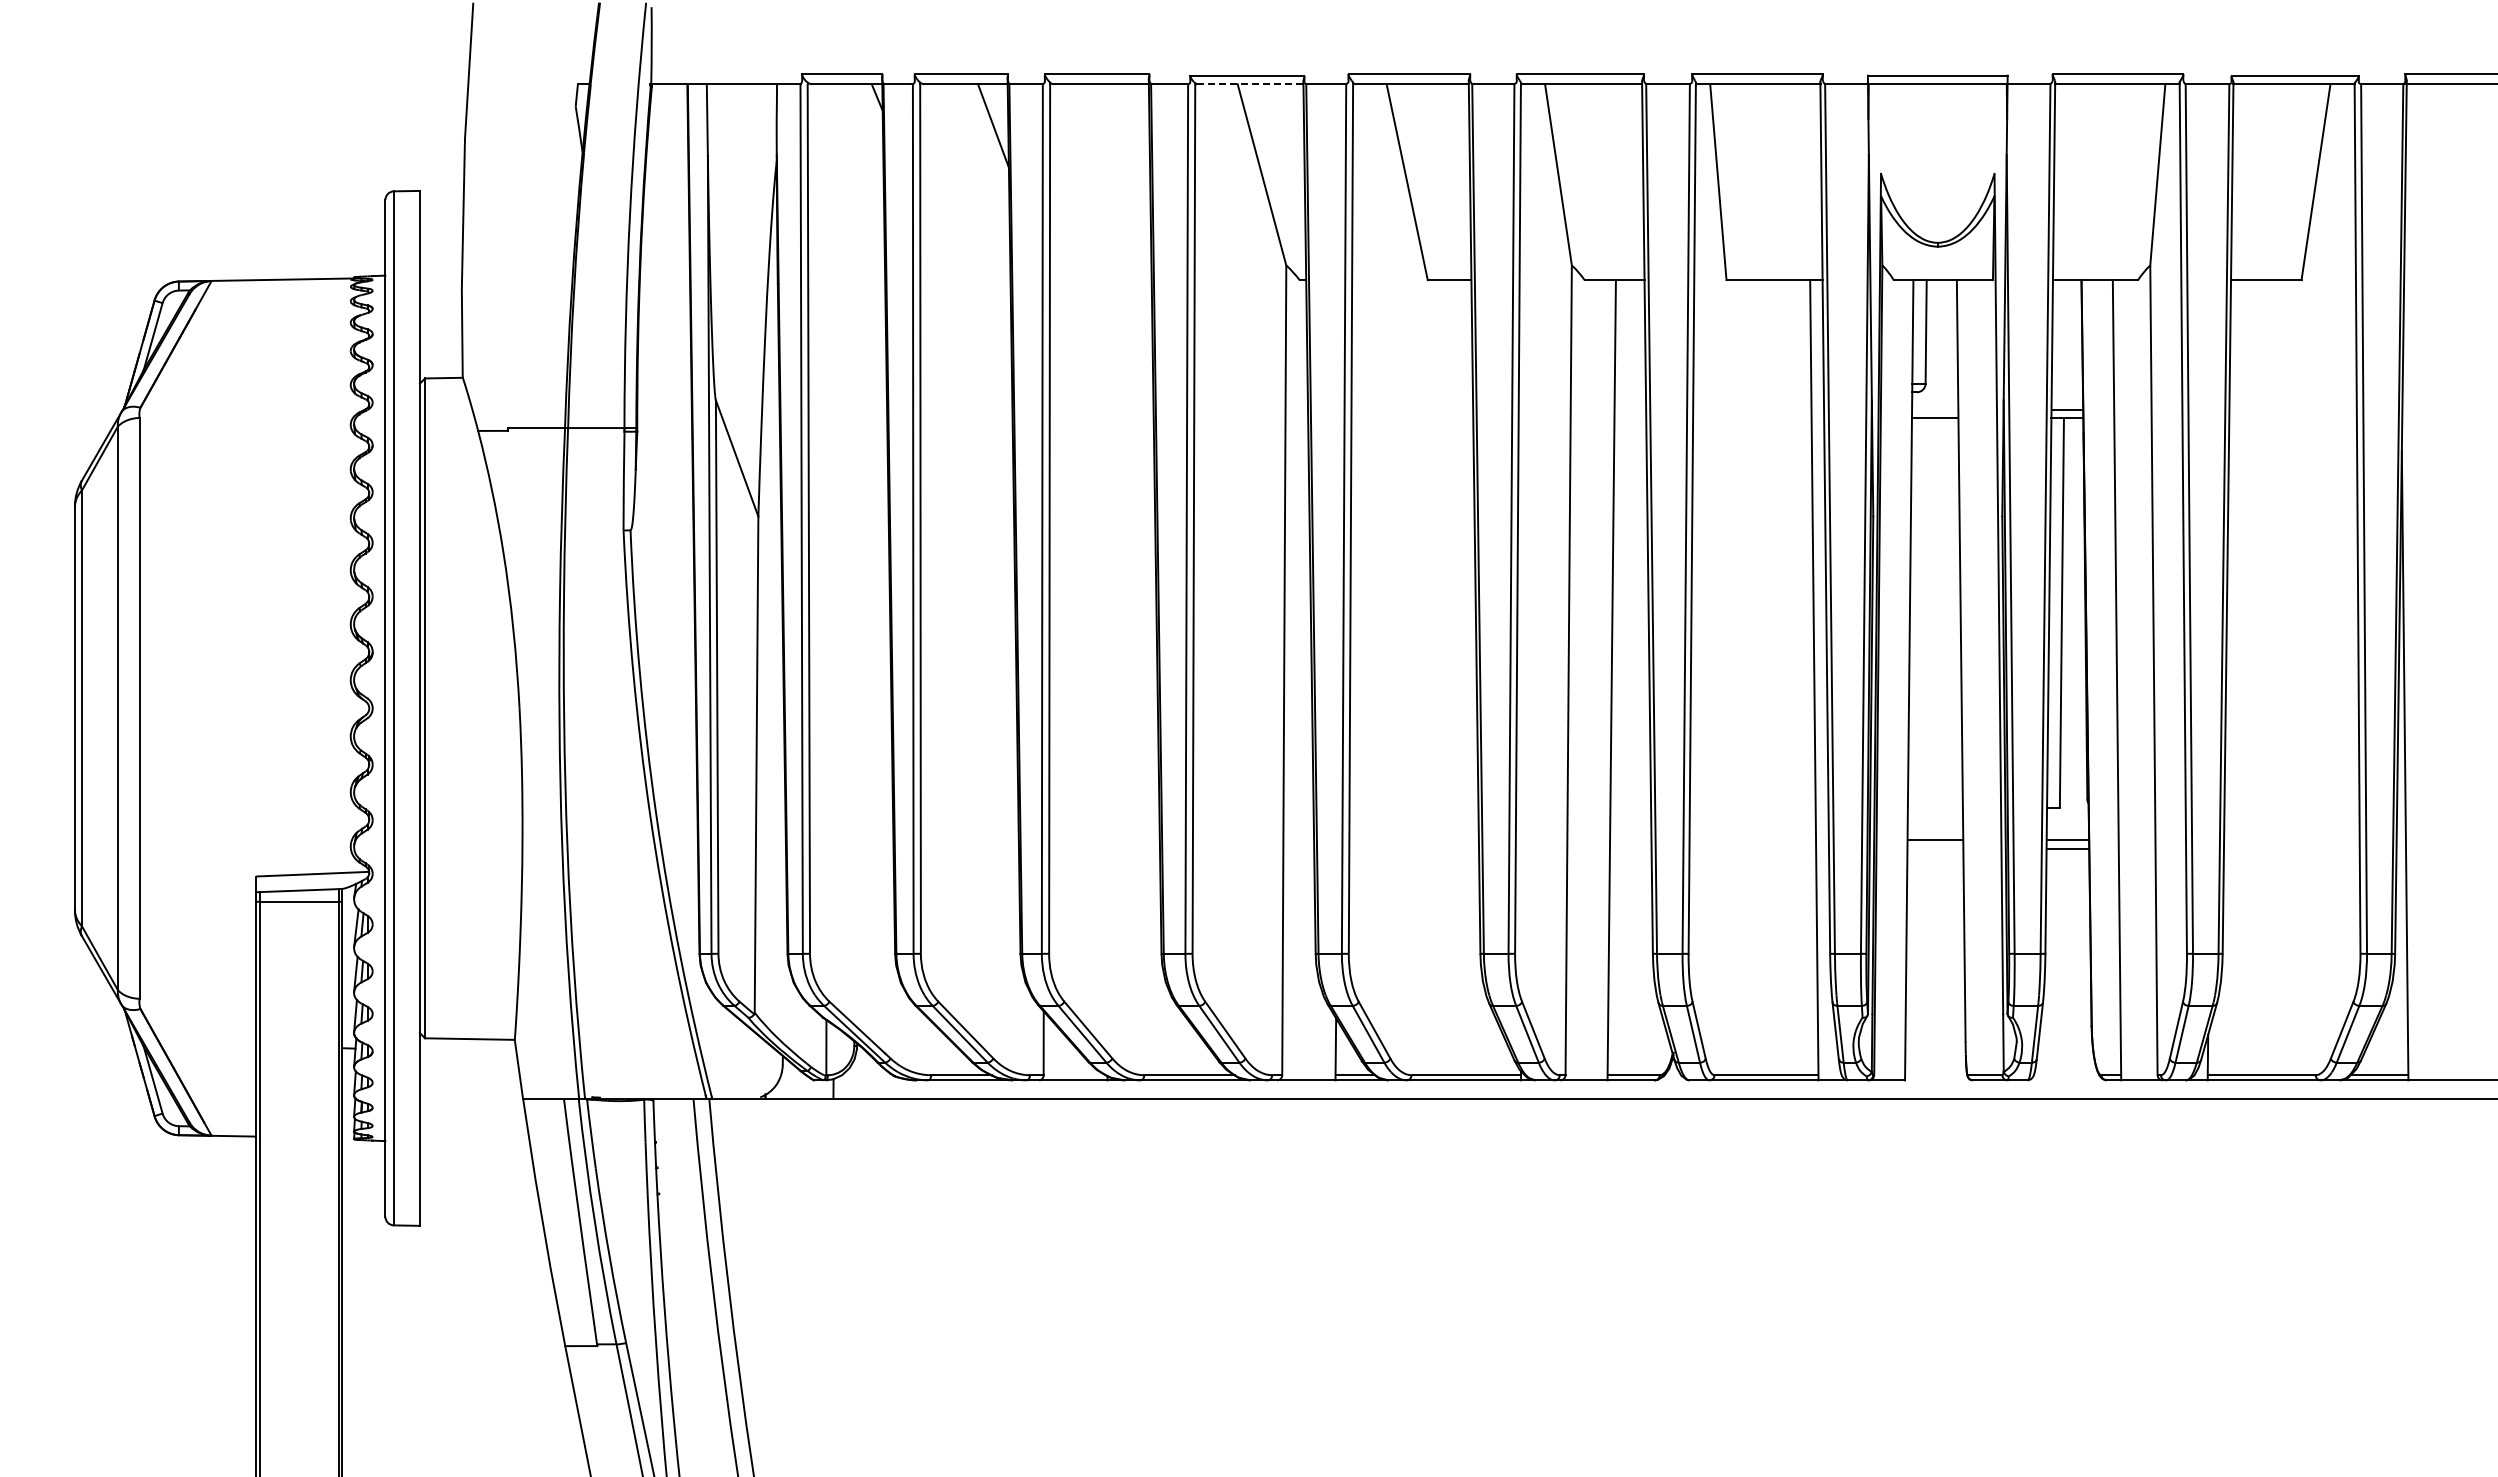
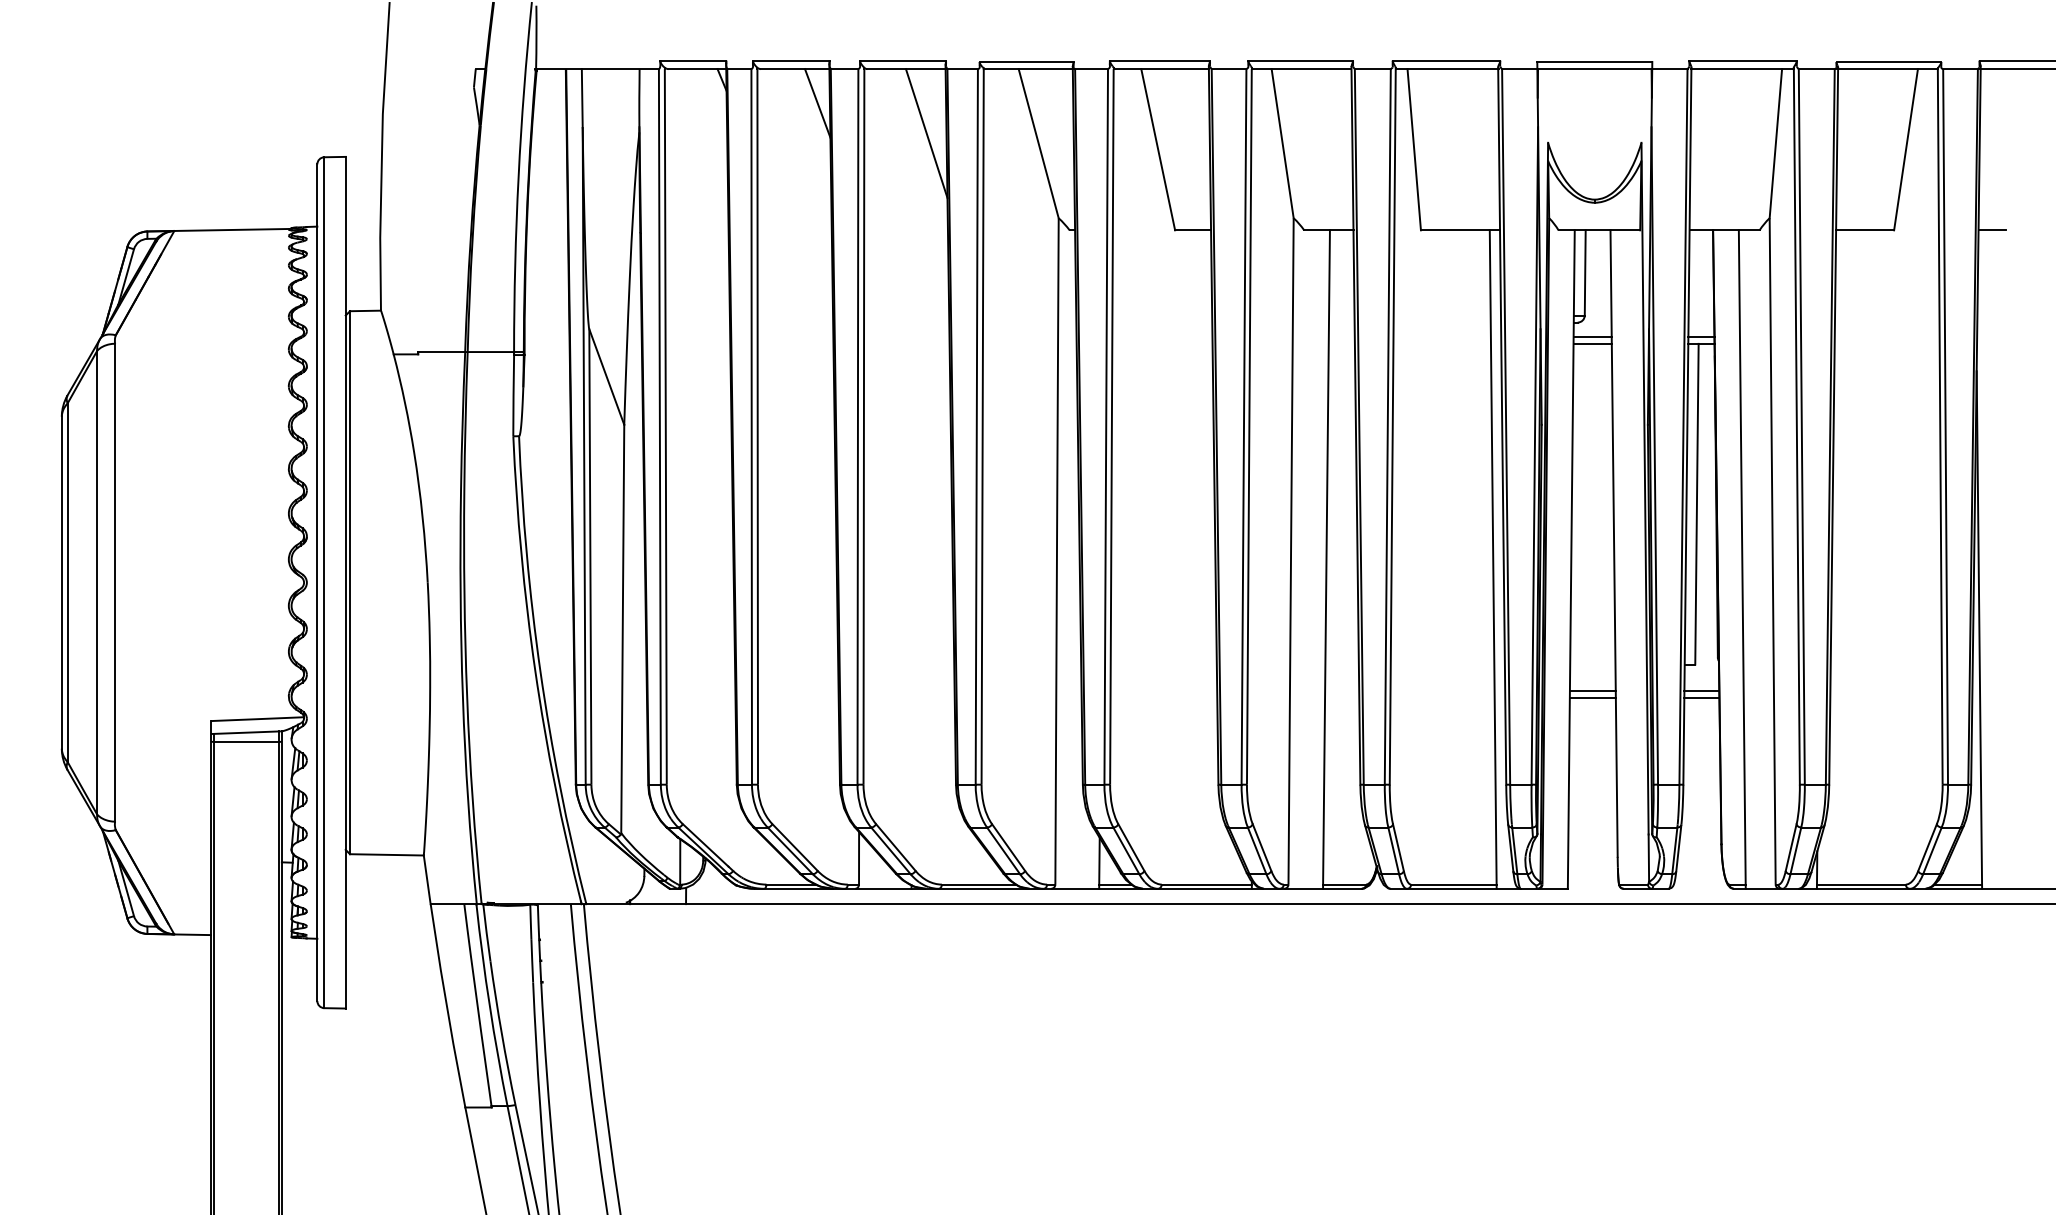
line: (1250, 84) -> (1029, 69), dashed -> solid
line: (1125, 162) -> (926, 133), added
line: (2420, 280) -> (1992, 230), added
line: (1935, 409) -> (1592, 336), added
line: (1935, 848) -> (1592, 698), added

